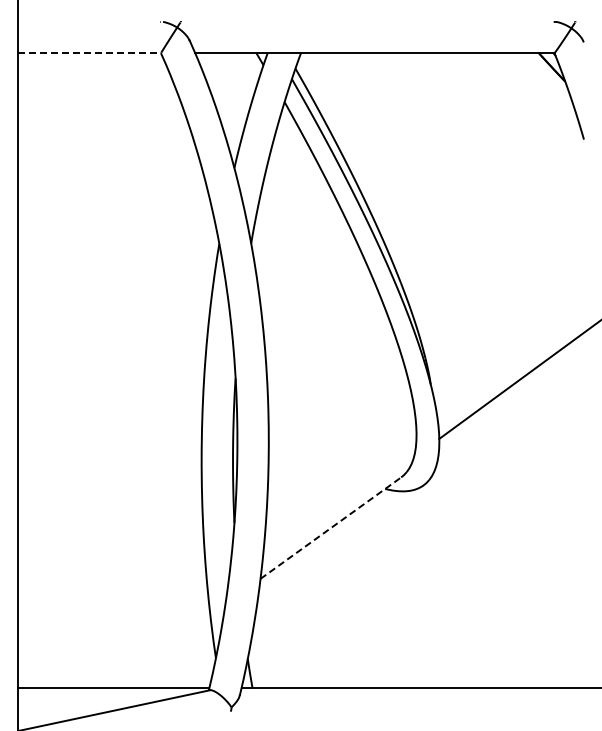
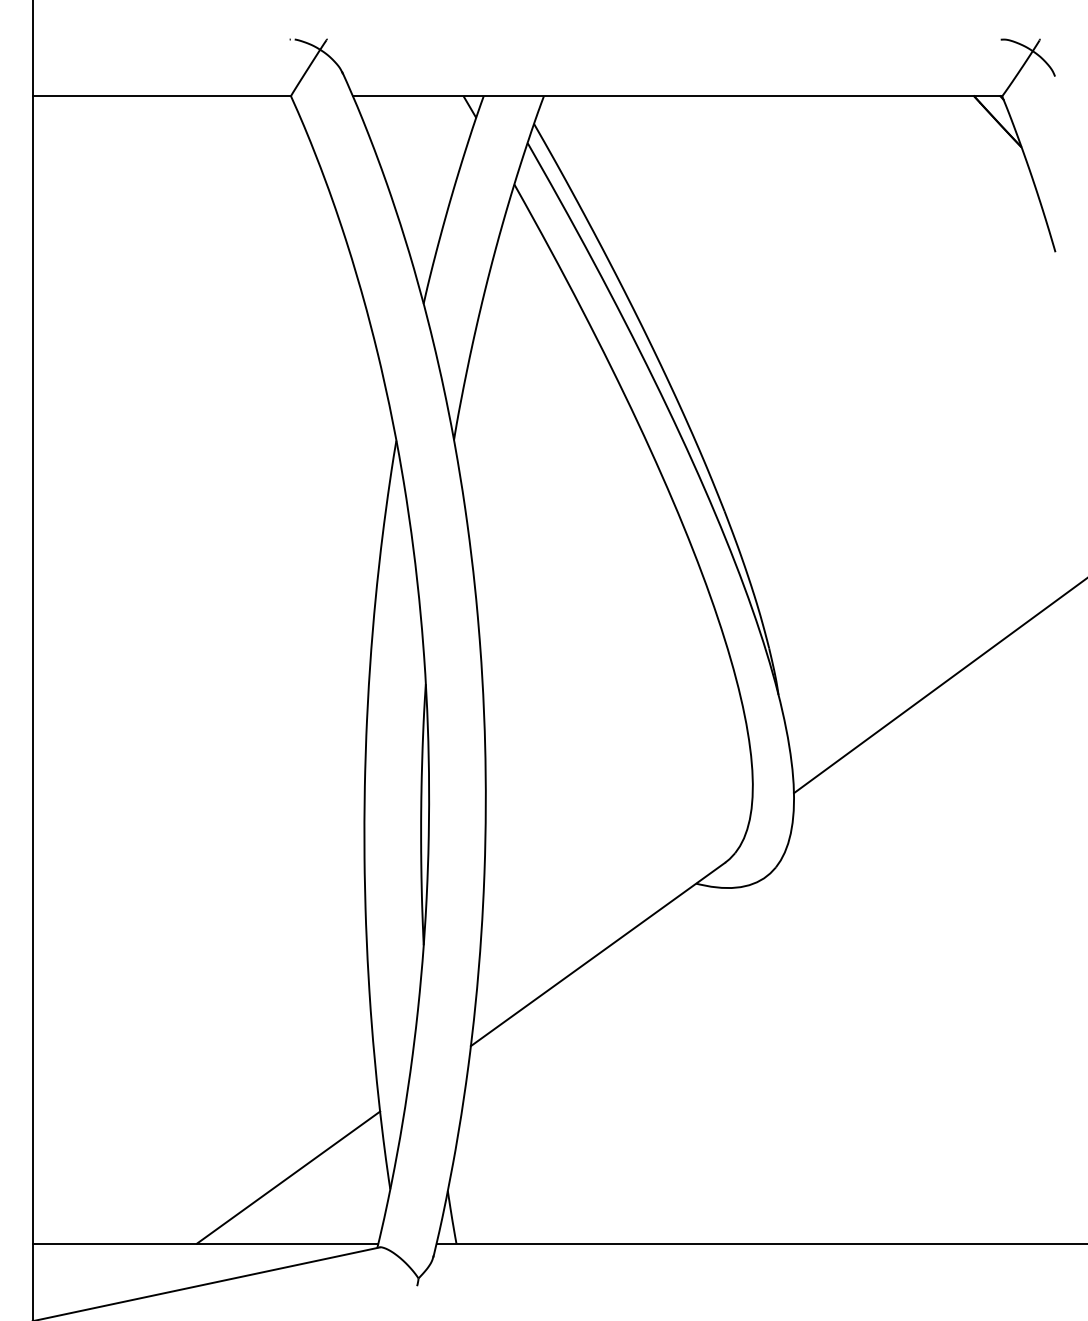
line: (90, 53) -> (163, 96), dashed -> solid
line: (330, 528) -> (597, 955), dashed -> solid
line: (159, 651) -> (288, 1177), added

